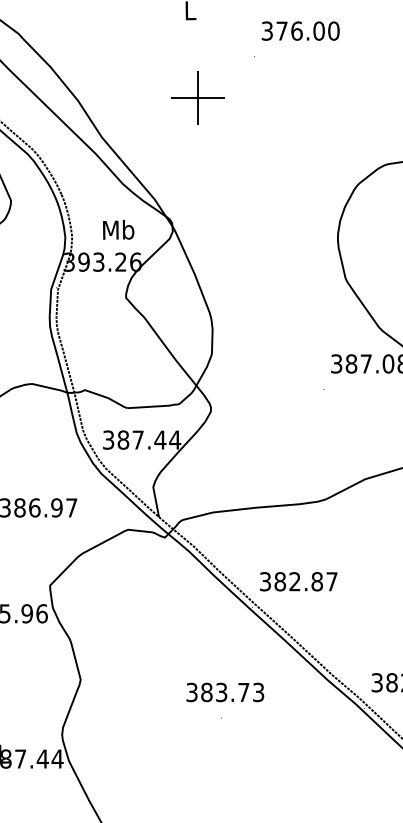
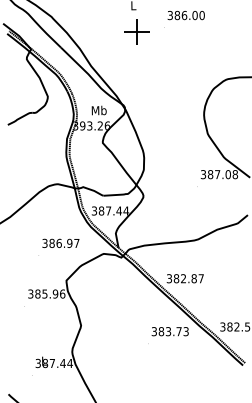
text: (282, 31) -> (177, 15), 376.00 -> 386.00
part: (196, 98) -> (136, 31), moved
text: (223, 692) -> (169, 331), moved

